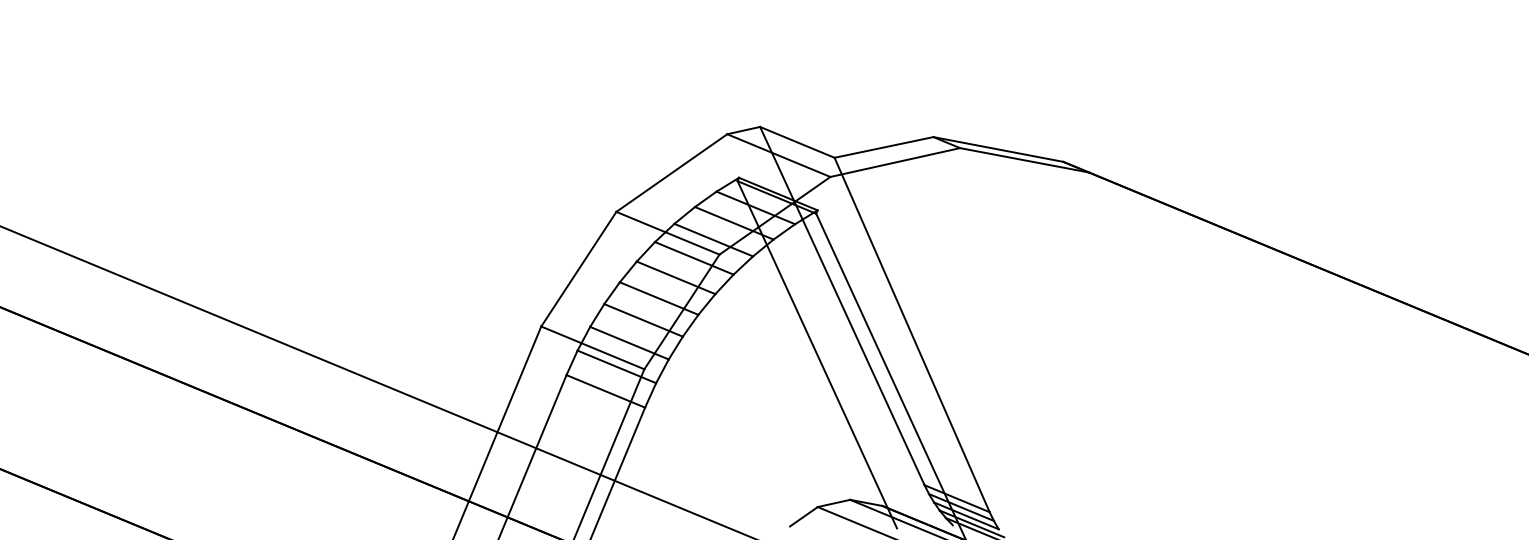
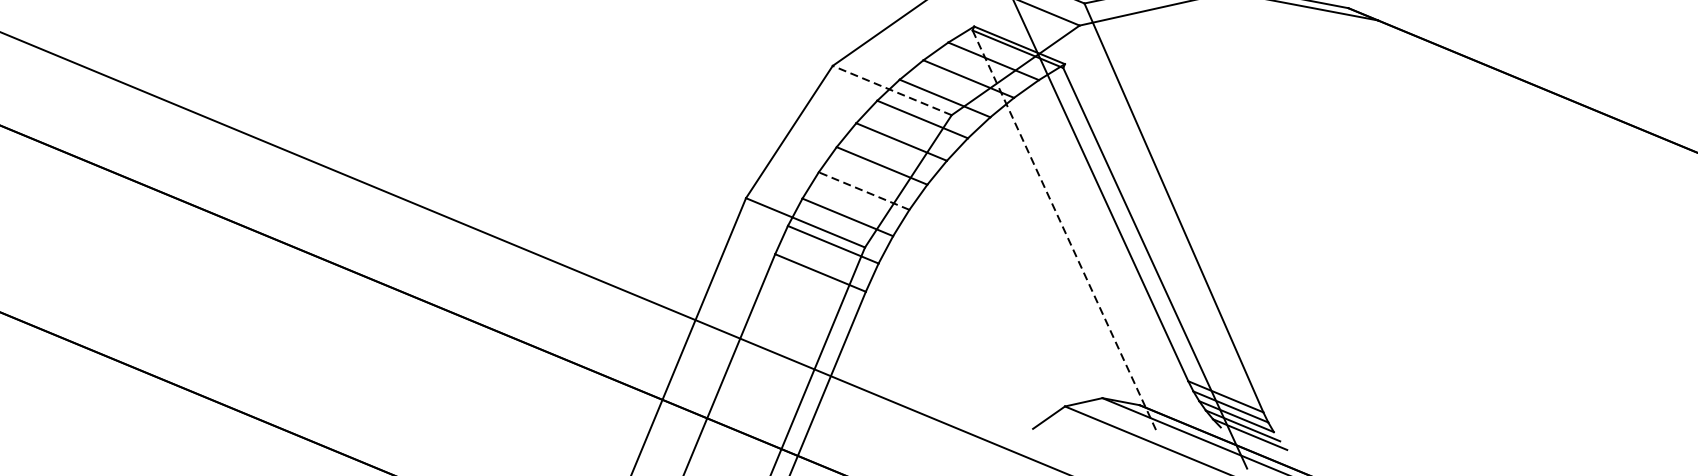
line: (667, 233) -> (891, 90), solid -> dashed
line: (643, 320) -> (863, 191), solid -> dashed
line: (817, 355) -> (1064, 231), solid -> dashed

